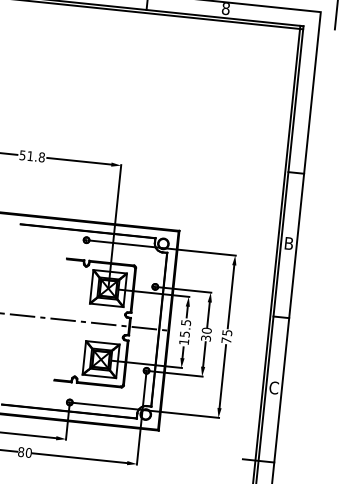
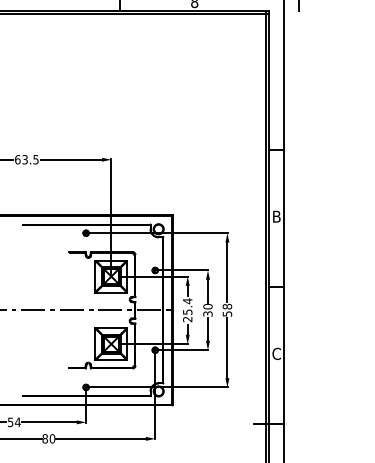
text: (31, 156) -> (26, 159), 51.8 -> 63.5
text: (184, 332) -> (187, 310), 15.5 -> 25.4
text: (227, 335) -> (227, 309), 75 -> 58

